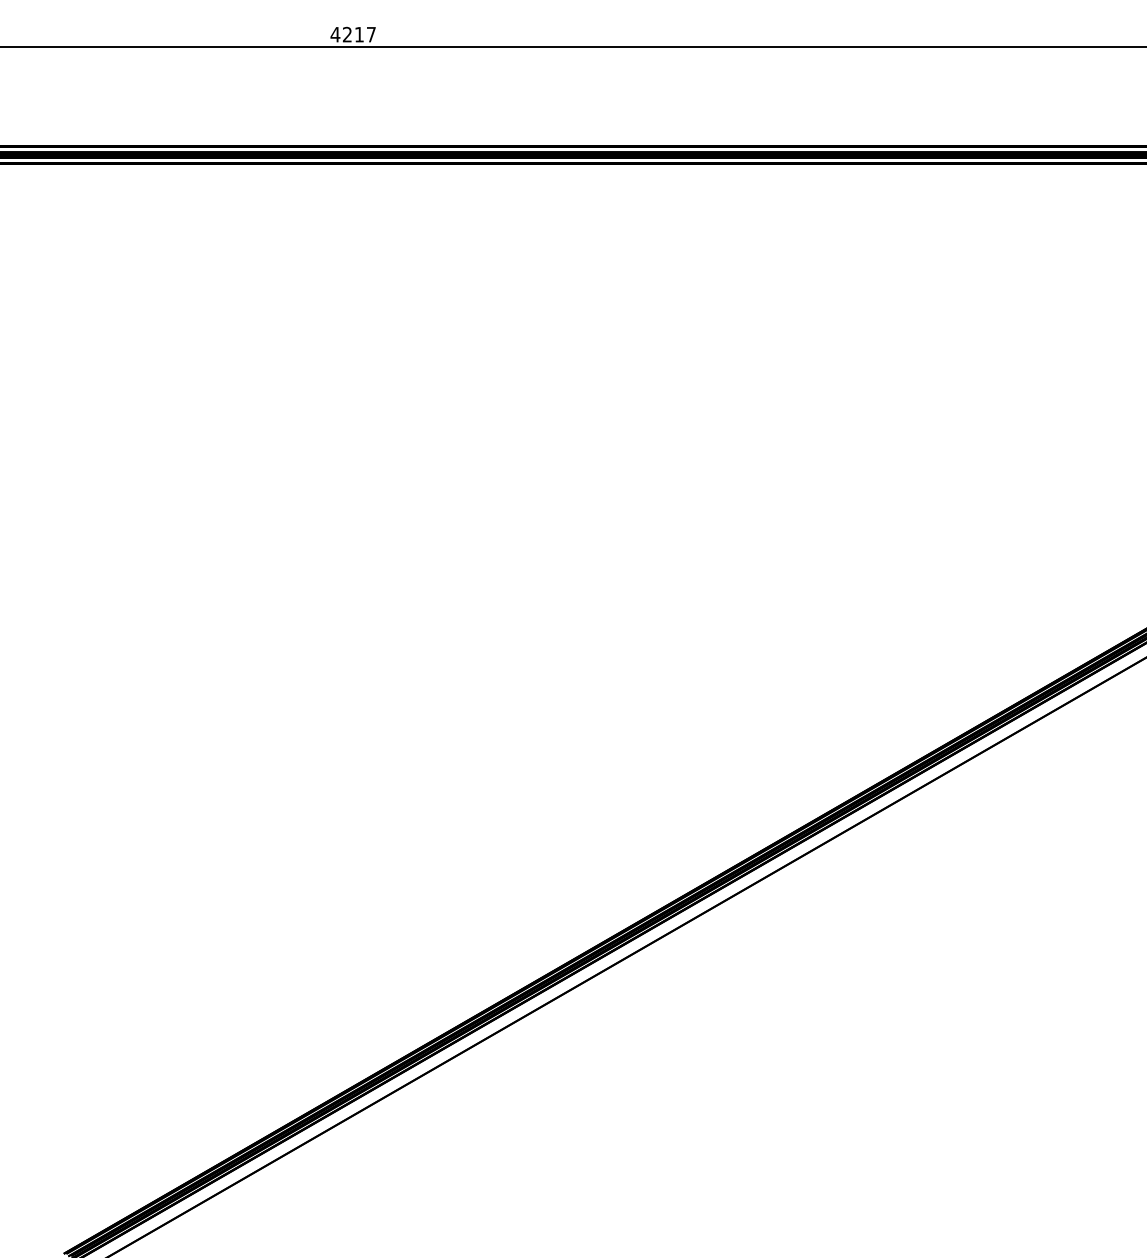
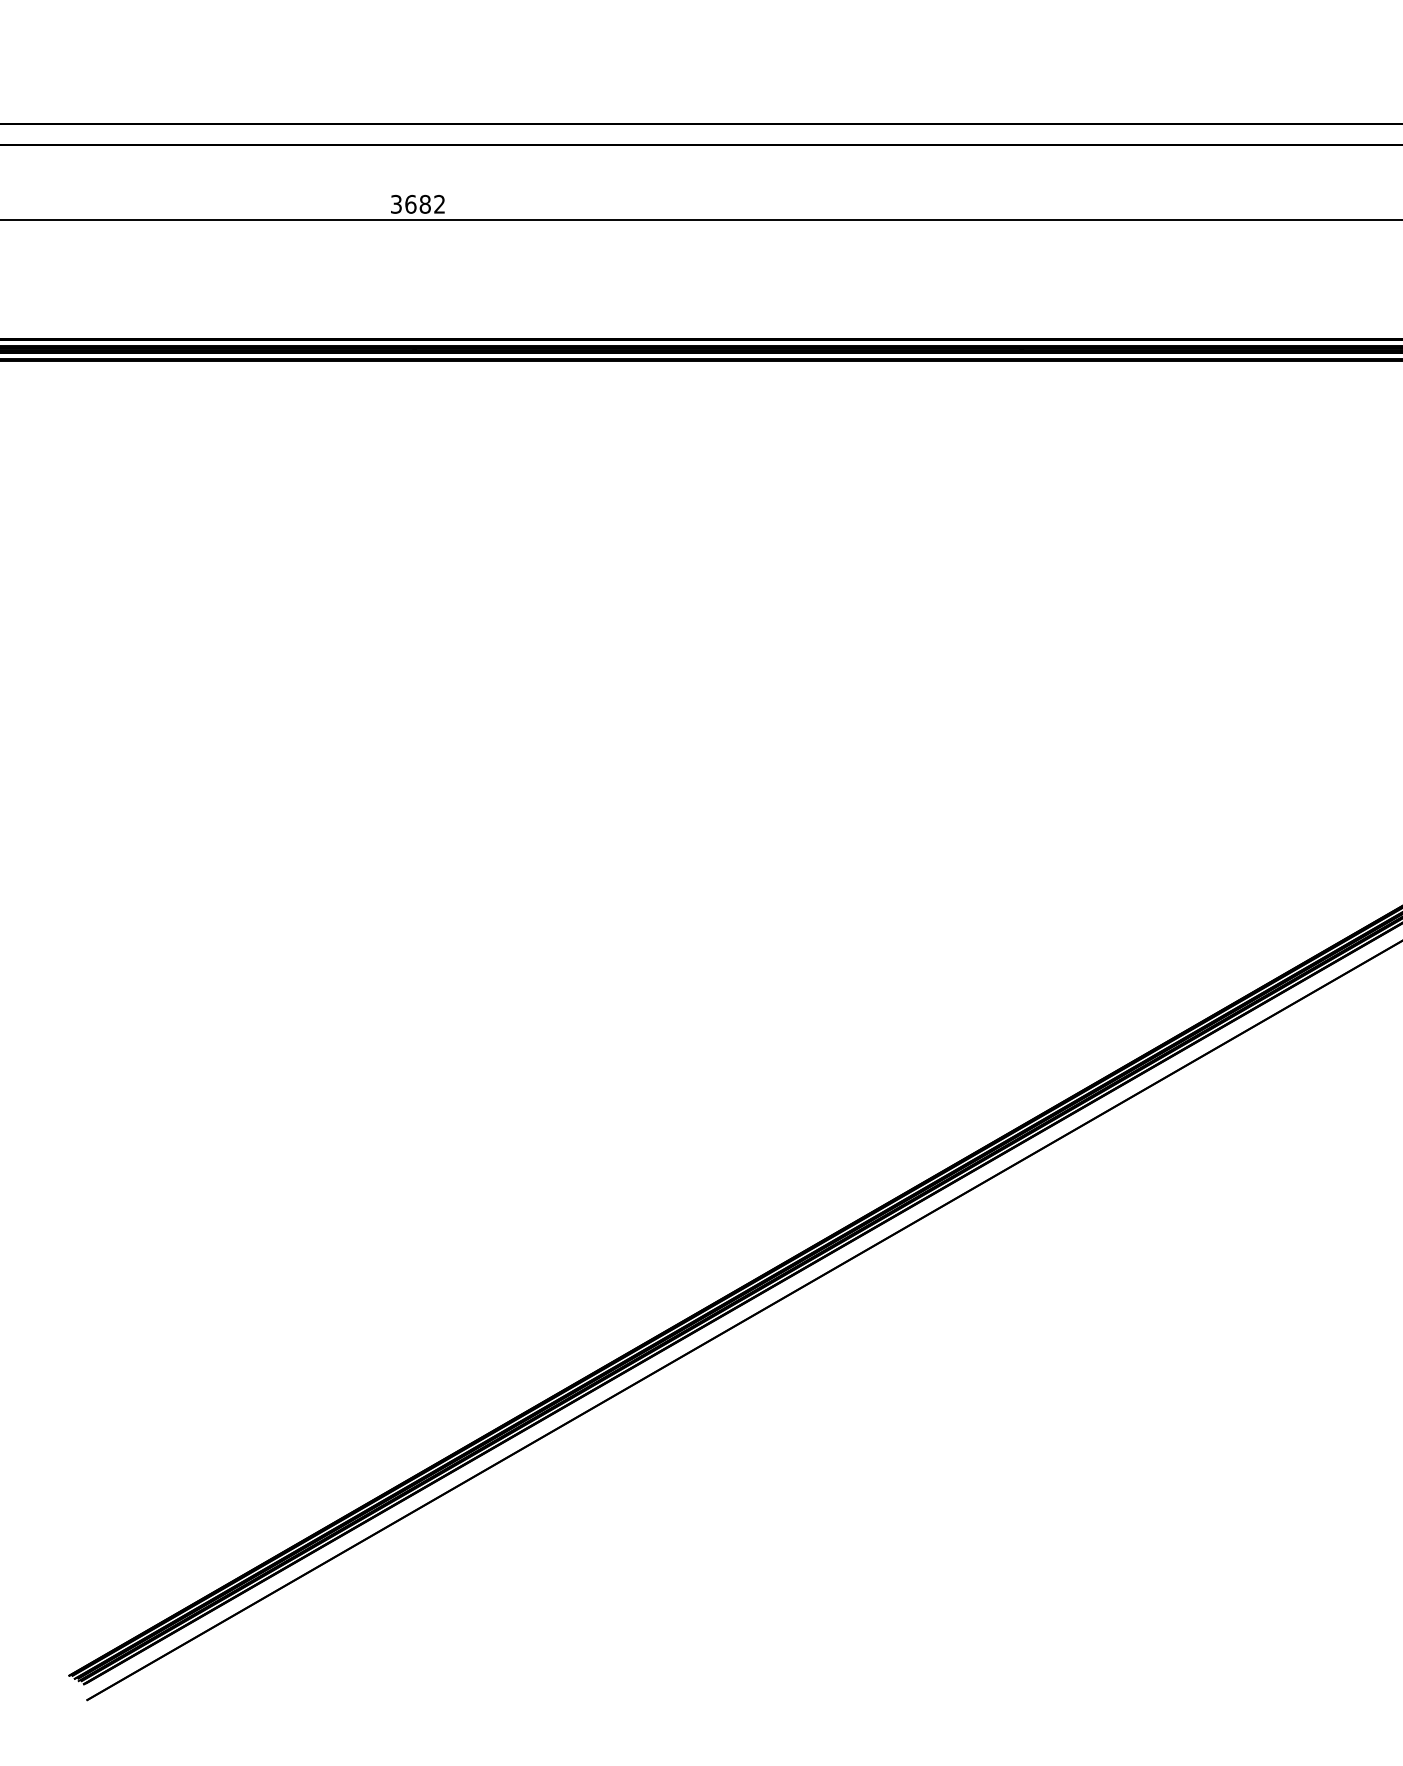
text: (352, 33) -> (417, 203), 4217 -> 3682

